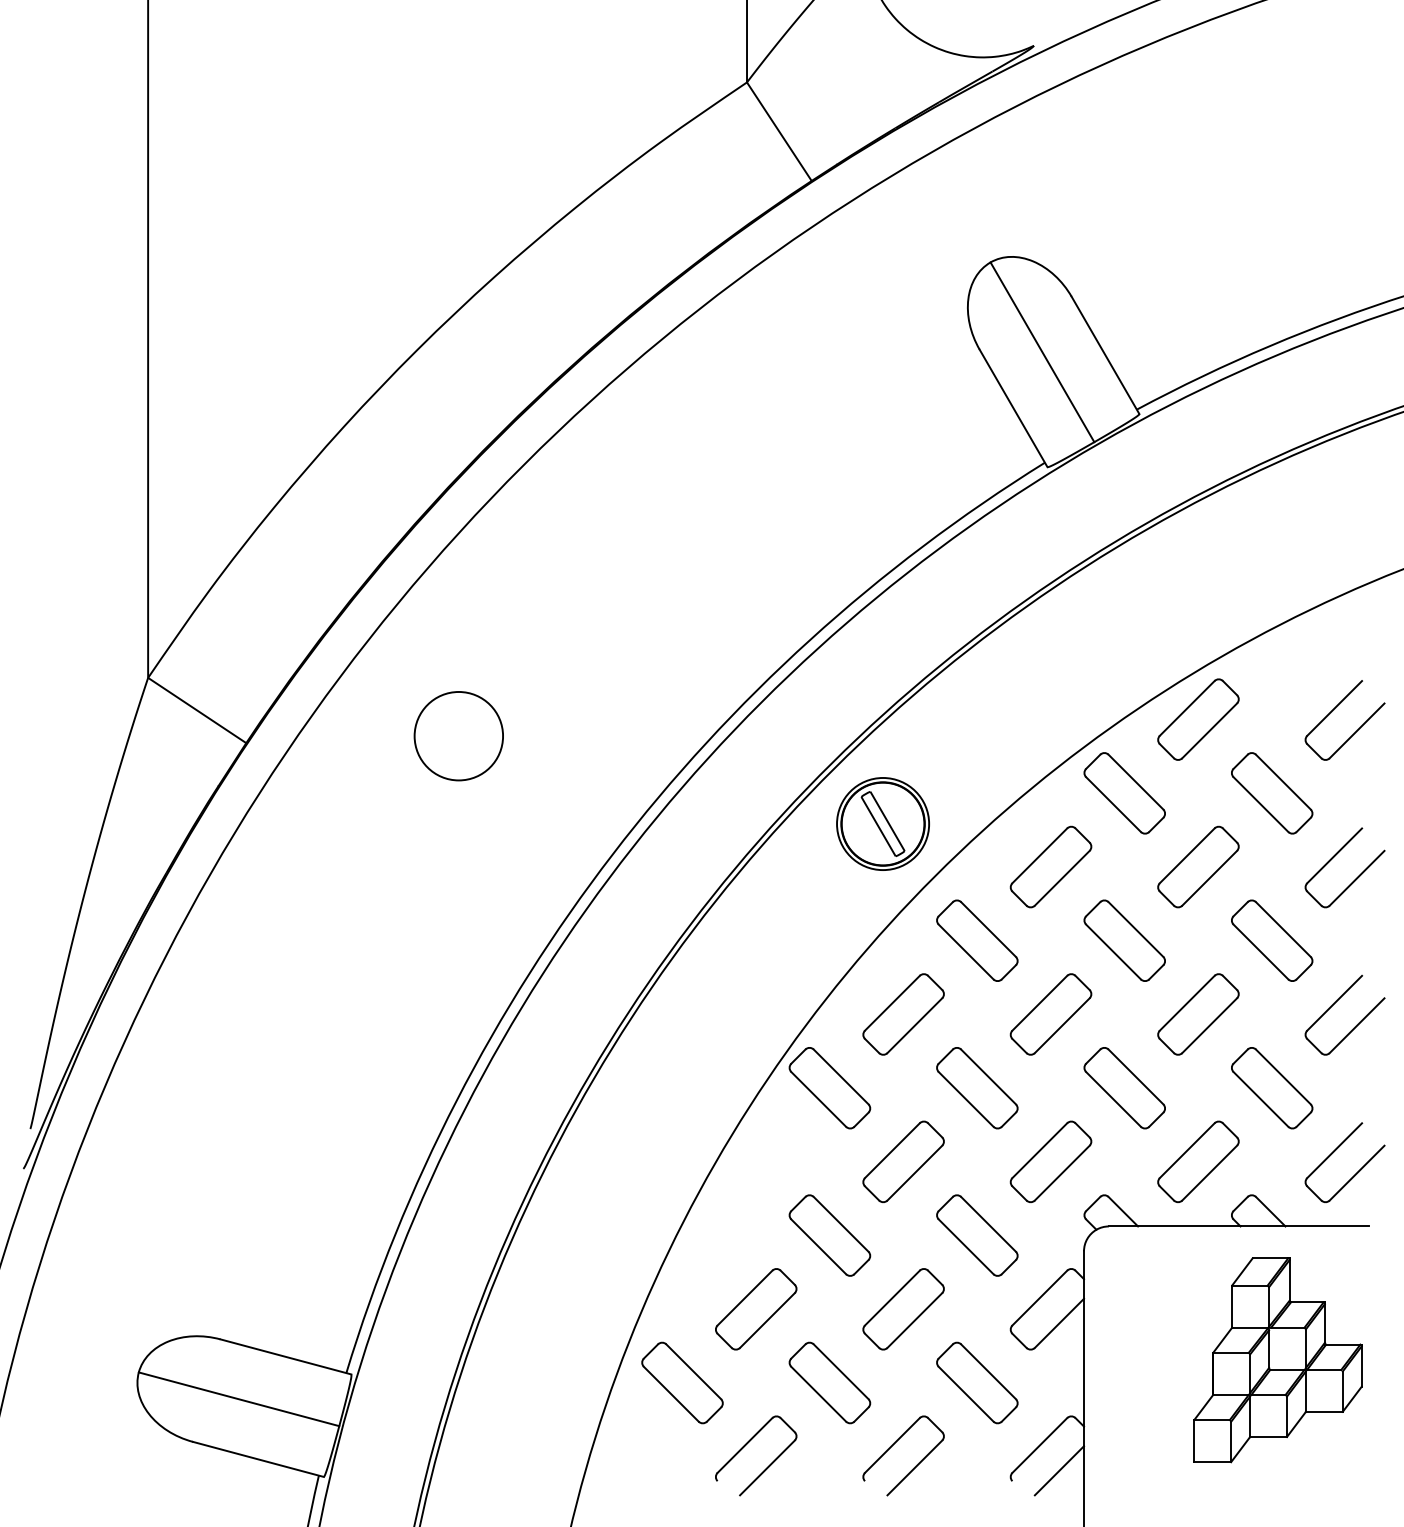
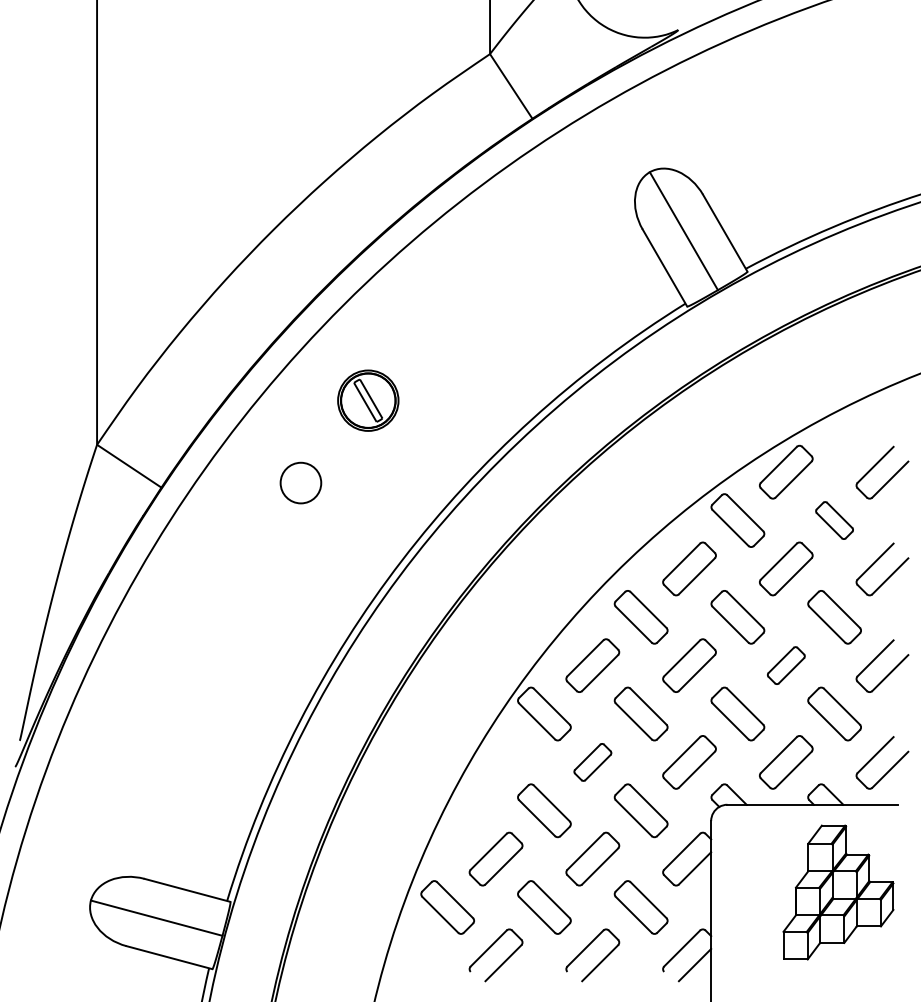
circle: (458, 736) -> (300, 483), size x0.7
part: (1271, 793) -> (834, 520), size x0.7
part: (883, 823) -> (368, 400), moved
part: (1198, 1014) -> (786, 665), size x0.7
part: (903, 1162) -> (592, 762), size x0.7

